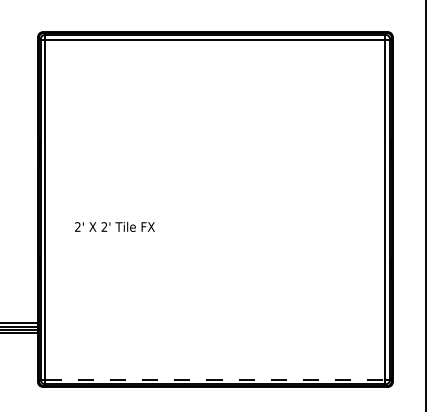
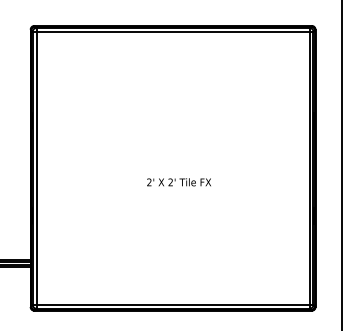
text: (114, 226) -> (178, 181), moved
line: (215, 379) -> (173, 304), dashed -> solid

